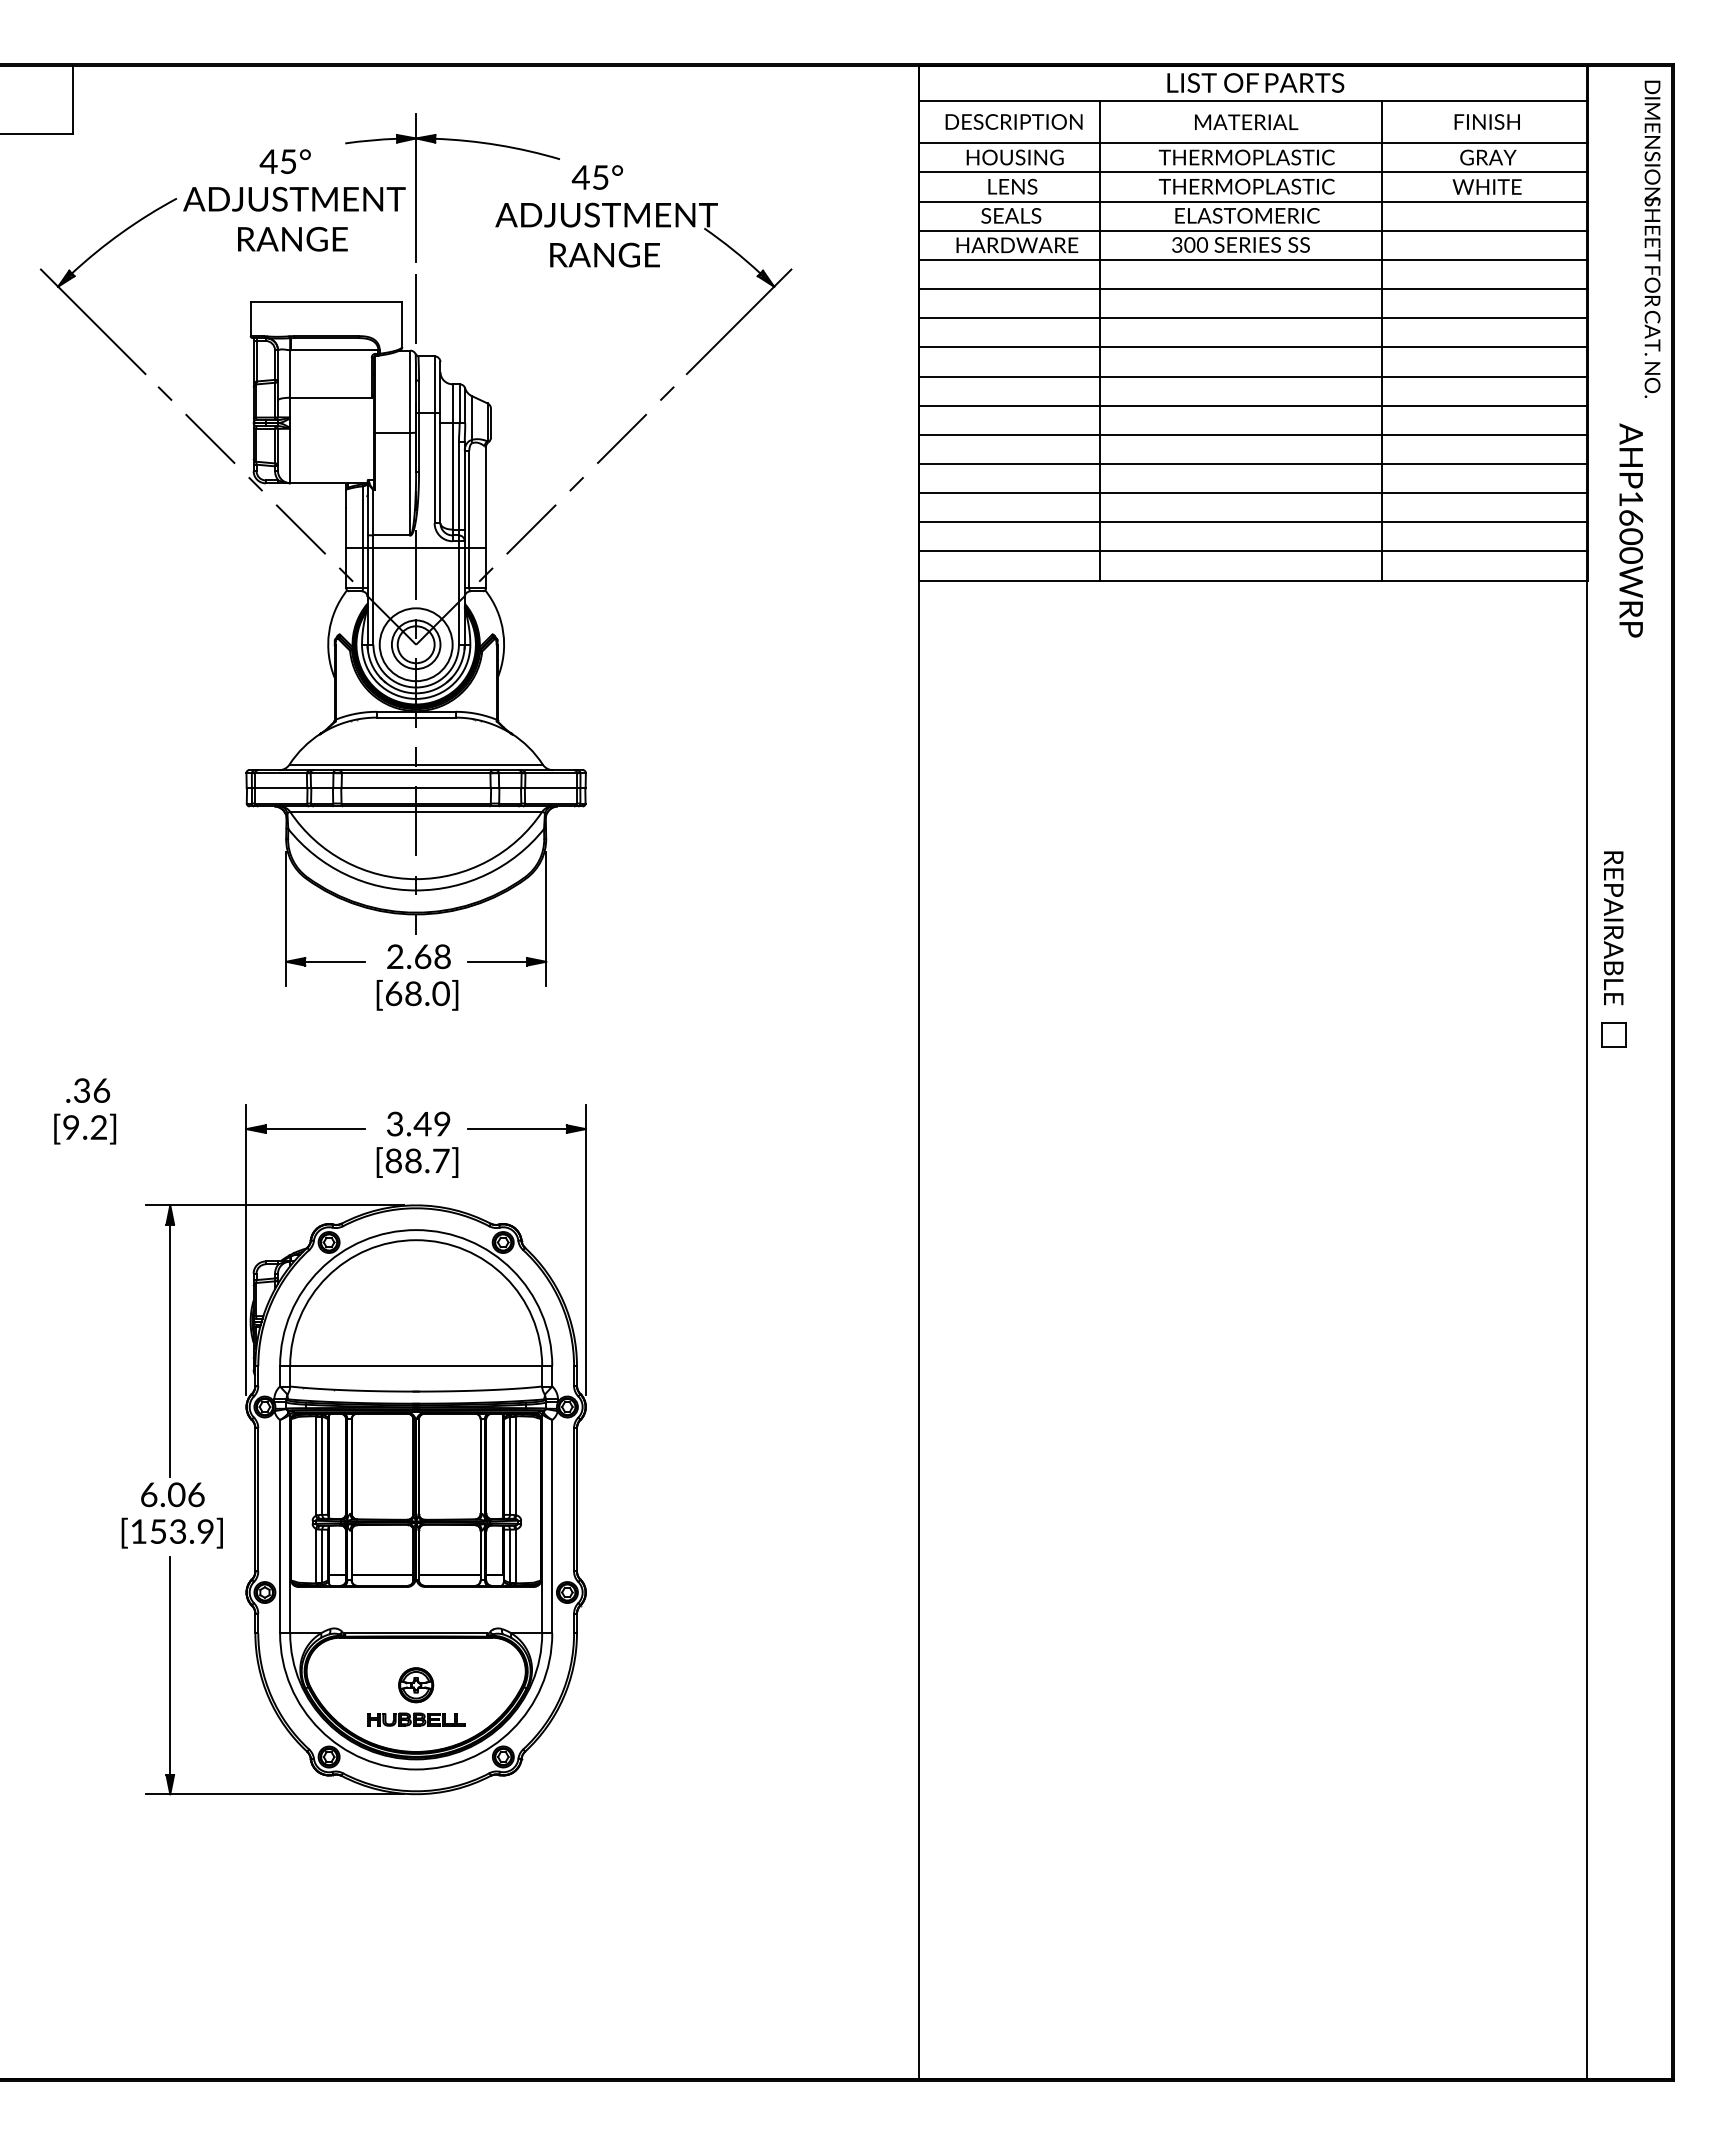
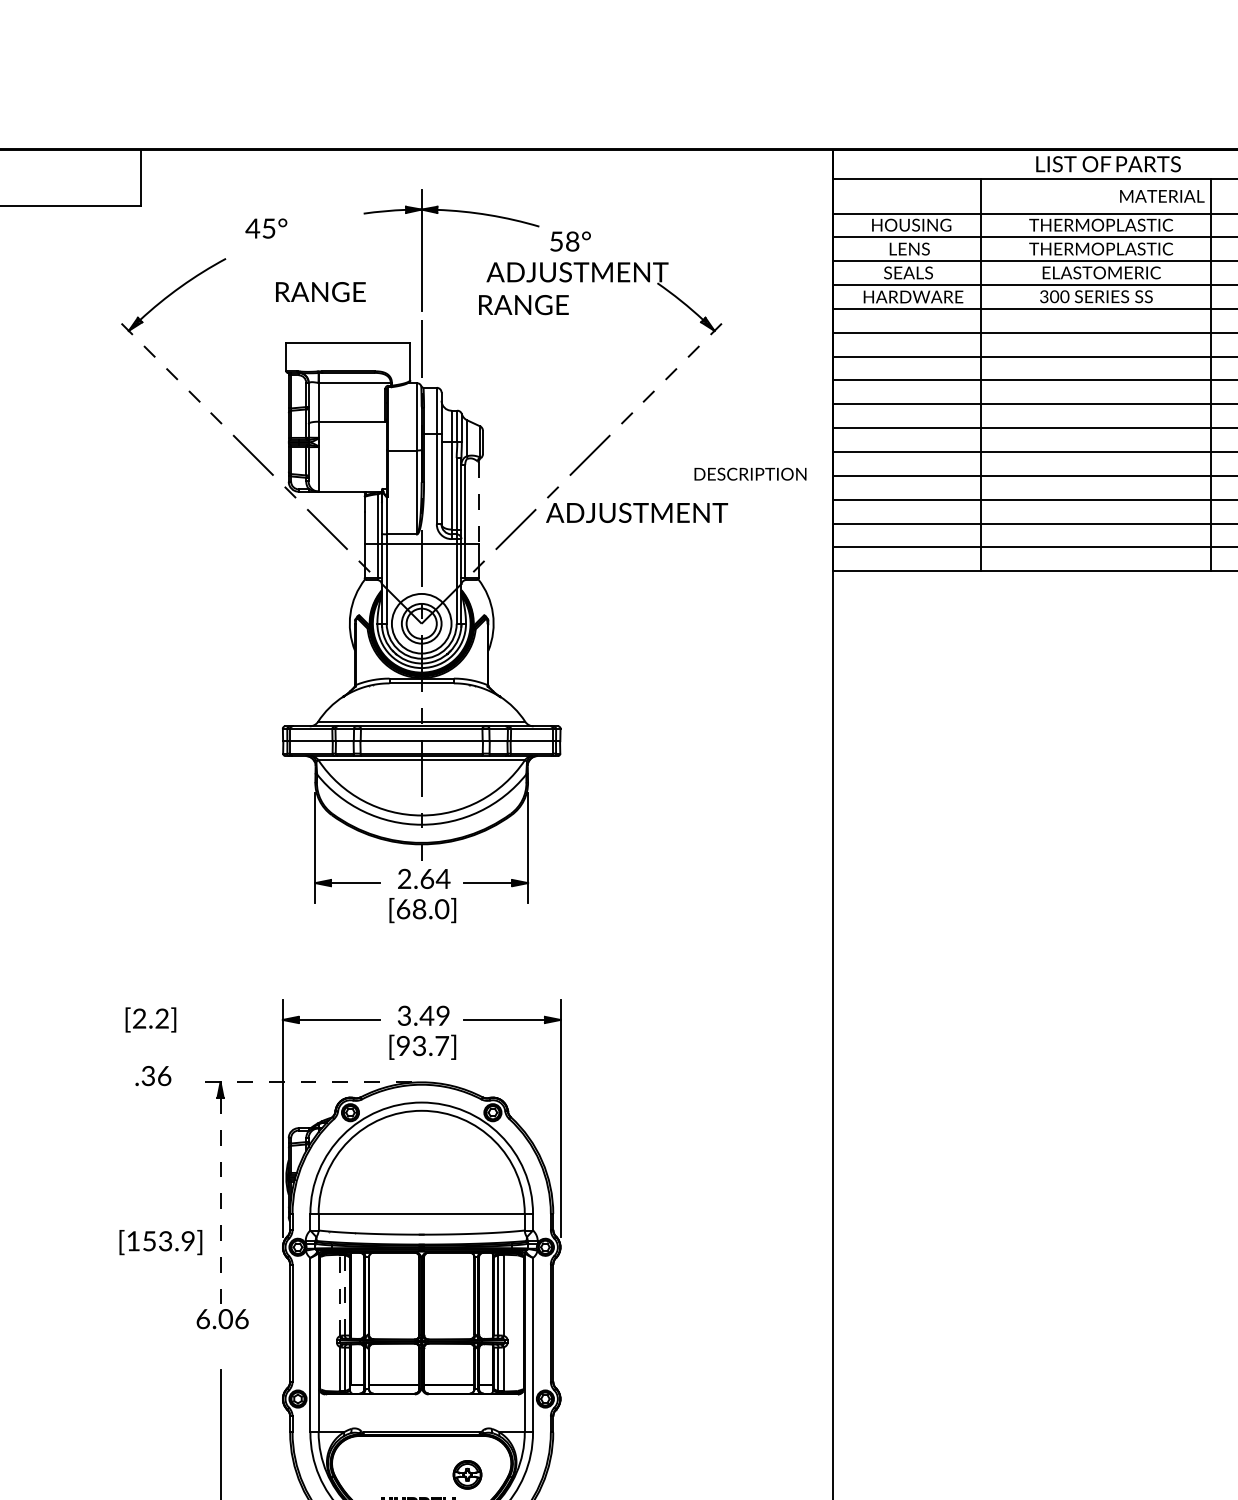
text: (1013, 121) -> (749, 473), moved
text: (1246, 121) -> (1162, 195), moved
text: (284, 161) -> (265, 228), moved
text: (589, 177) -> (563, 241), 45° -> 58°
text: (294, 199) -> (637, 513), moved
text: (604, 254) -> (523, 304), moved
line: (93, 321) -> (157, 359), solid -> dashed
line: (739, 321) -> (686, 359), solid -> dashed
line: (486, 497) -> (479, 503), solid -> dashed
text: (442, 956) -> (443, 878), 2.68 -> 2.64
text: (88, 1090) -> (153, 1075), moved
text: (71, 1127) -> (139, 1018), [9.2] -> [2.2]
text: (403, 1161) -> (411, 1046), [88.7] -> [93.7]
line: (274, 1205) -> (305, 1082), solid -> dashed
line: (170, 1351) -> (220, 1201), solid -> dashed
line: (315, 1466) -> (339, 1295), solid -> dashed
line: (322, 1466) -> (345, 1295), solid -> dashed
text: (171, 1532) -> (160, 1241), moved
part: (416, 1685) -> (467, 1475), moved

